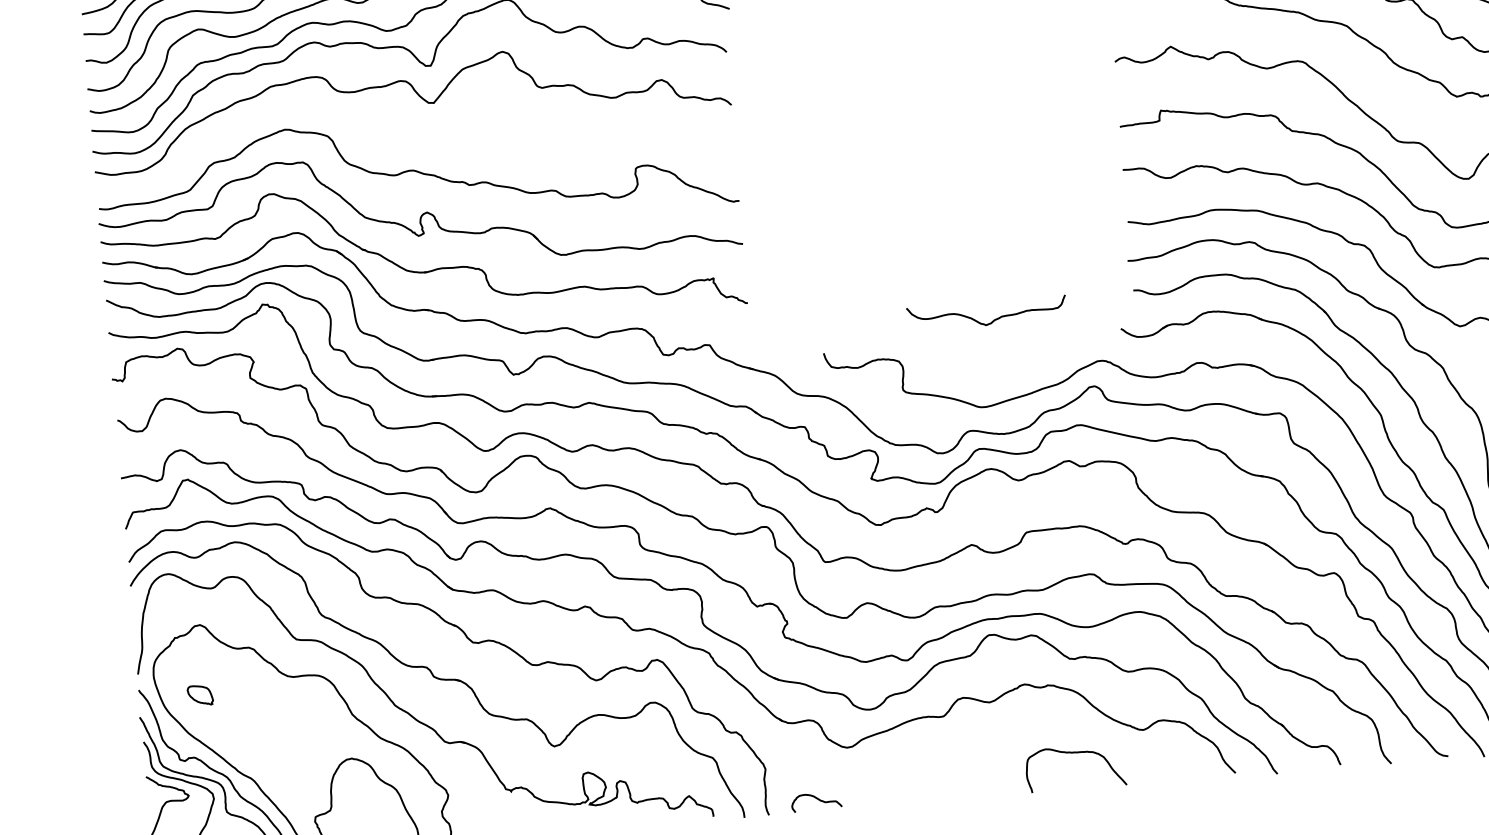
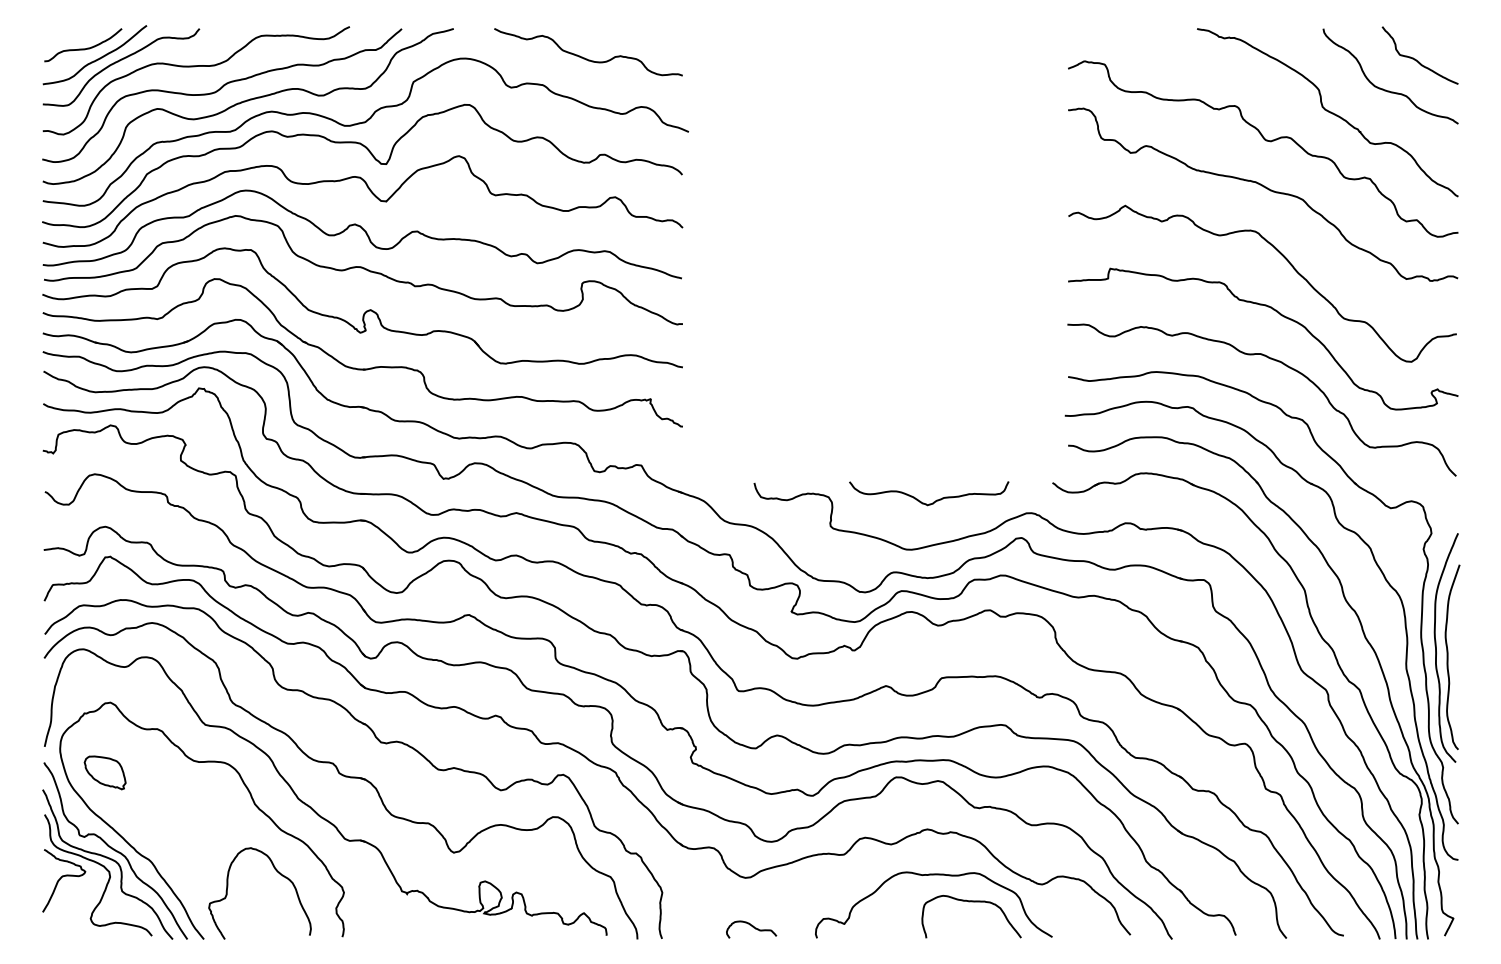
curve: (415, 136) -> (365, 233), added
curve: (991, 321) -> (933, 501), moved
part: (199, 695) -> (104, 772), size x1.67
curve: (1034, 729) -> (933, 875), added
curve: (817, 799) -> (752, 927), moved

